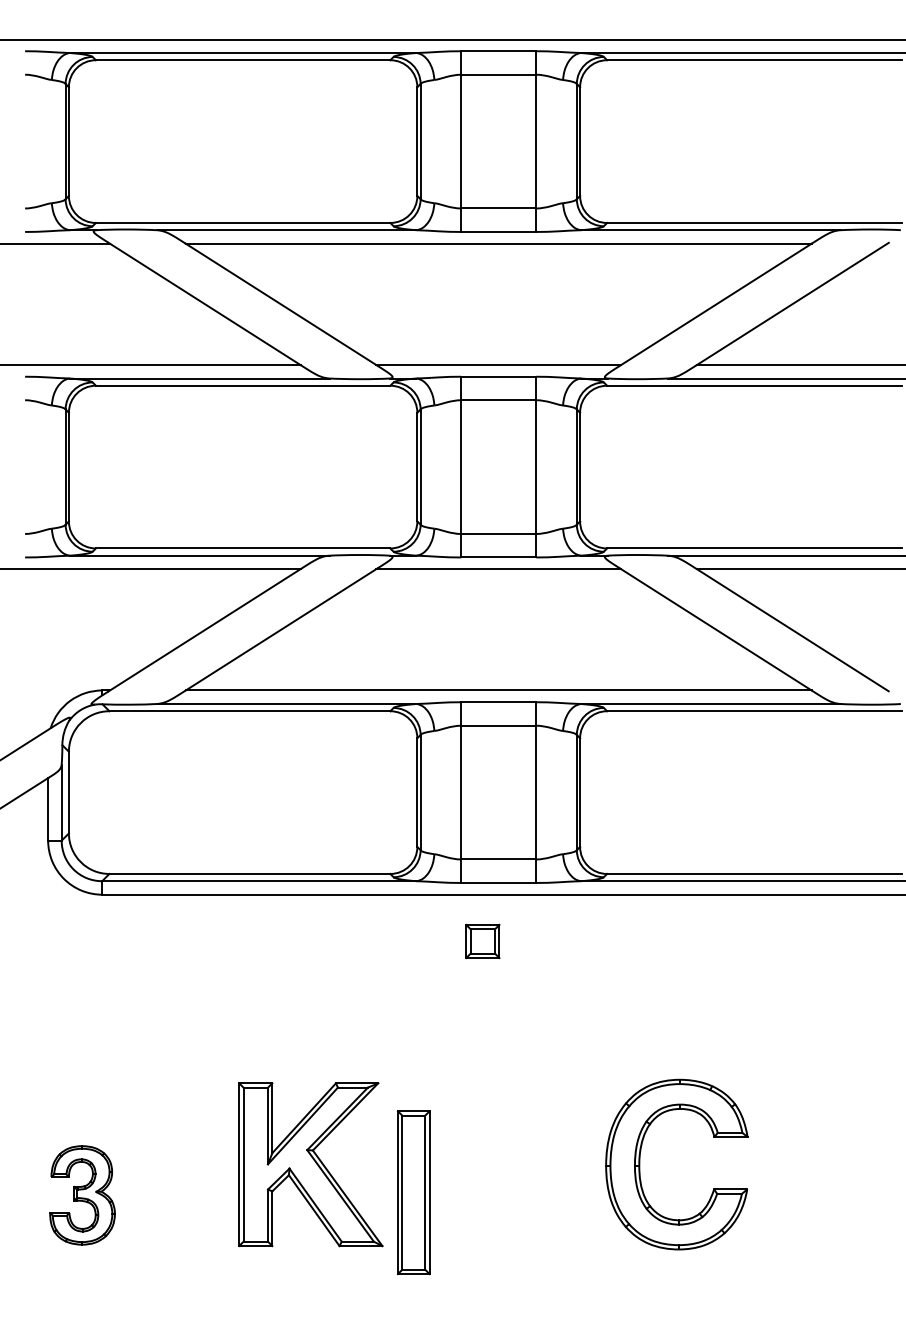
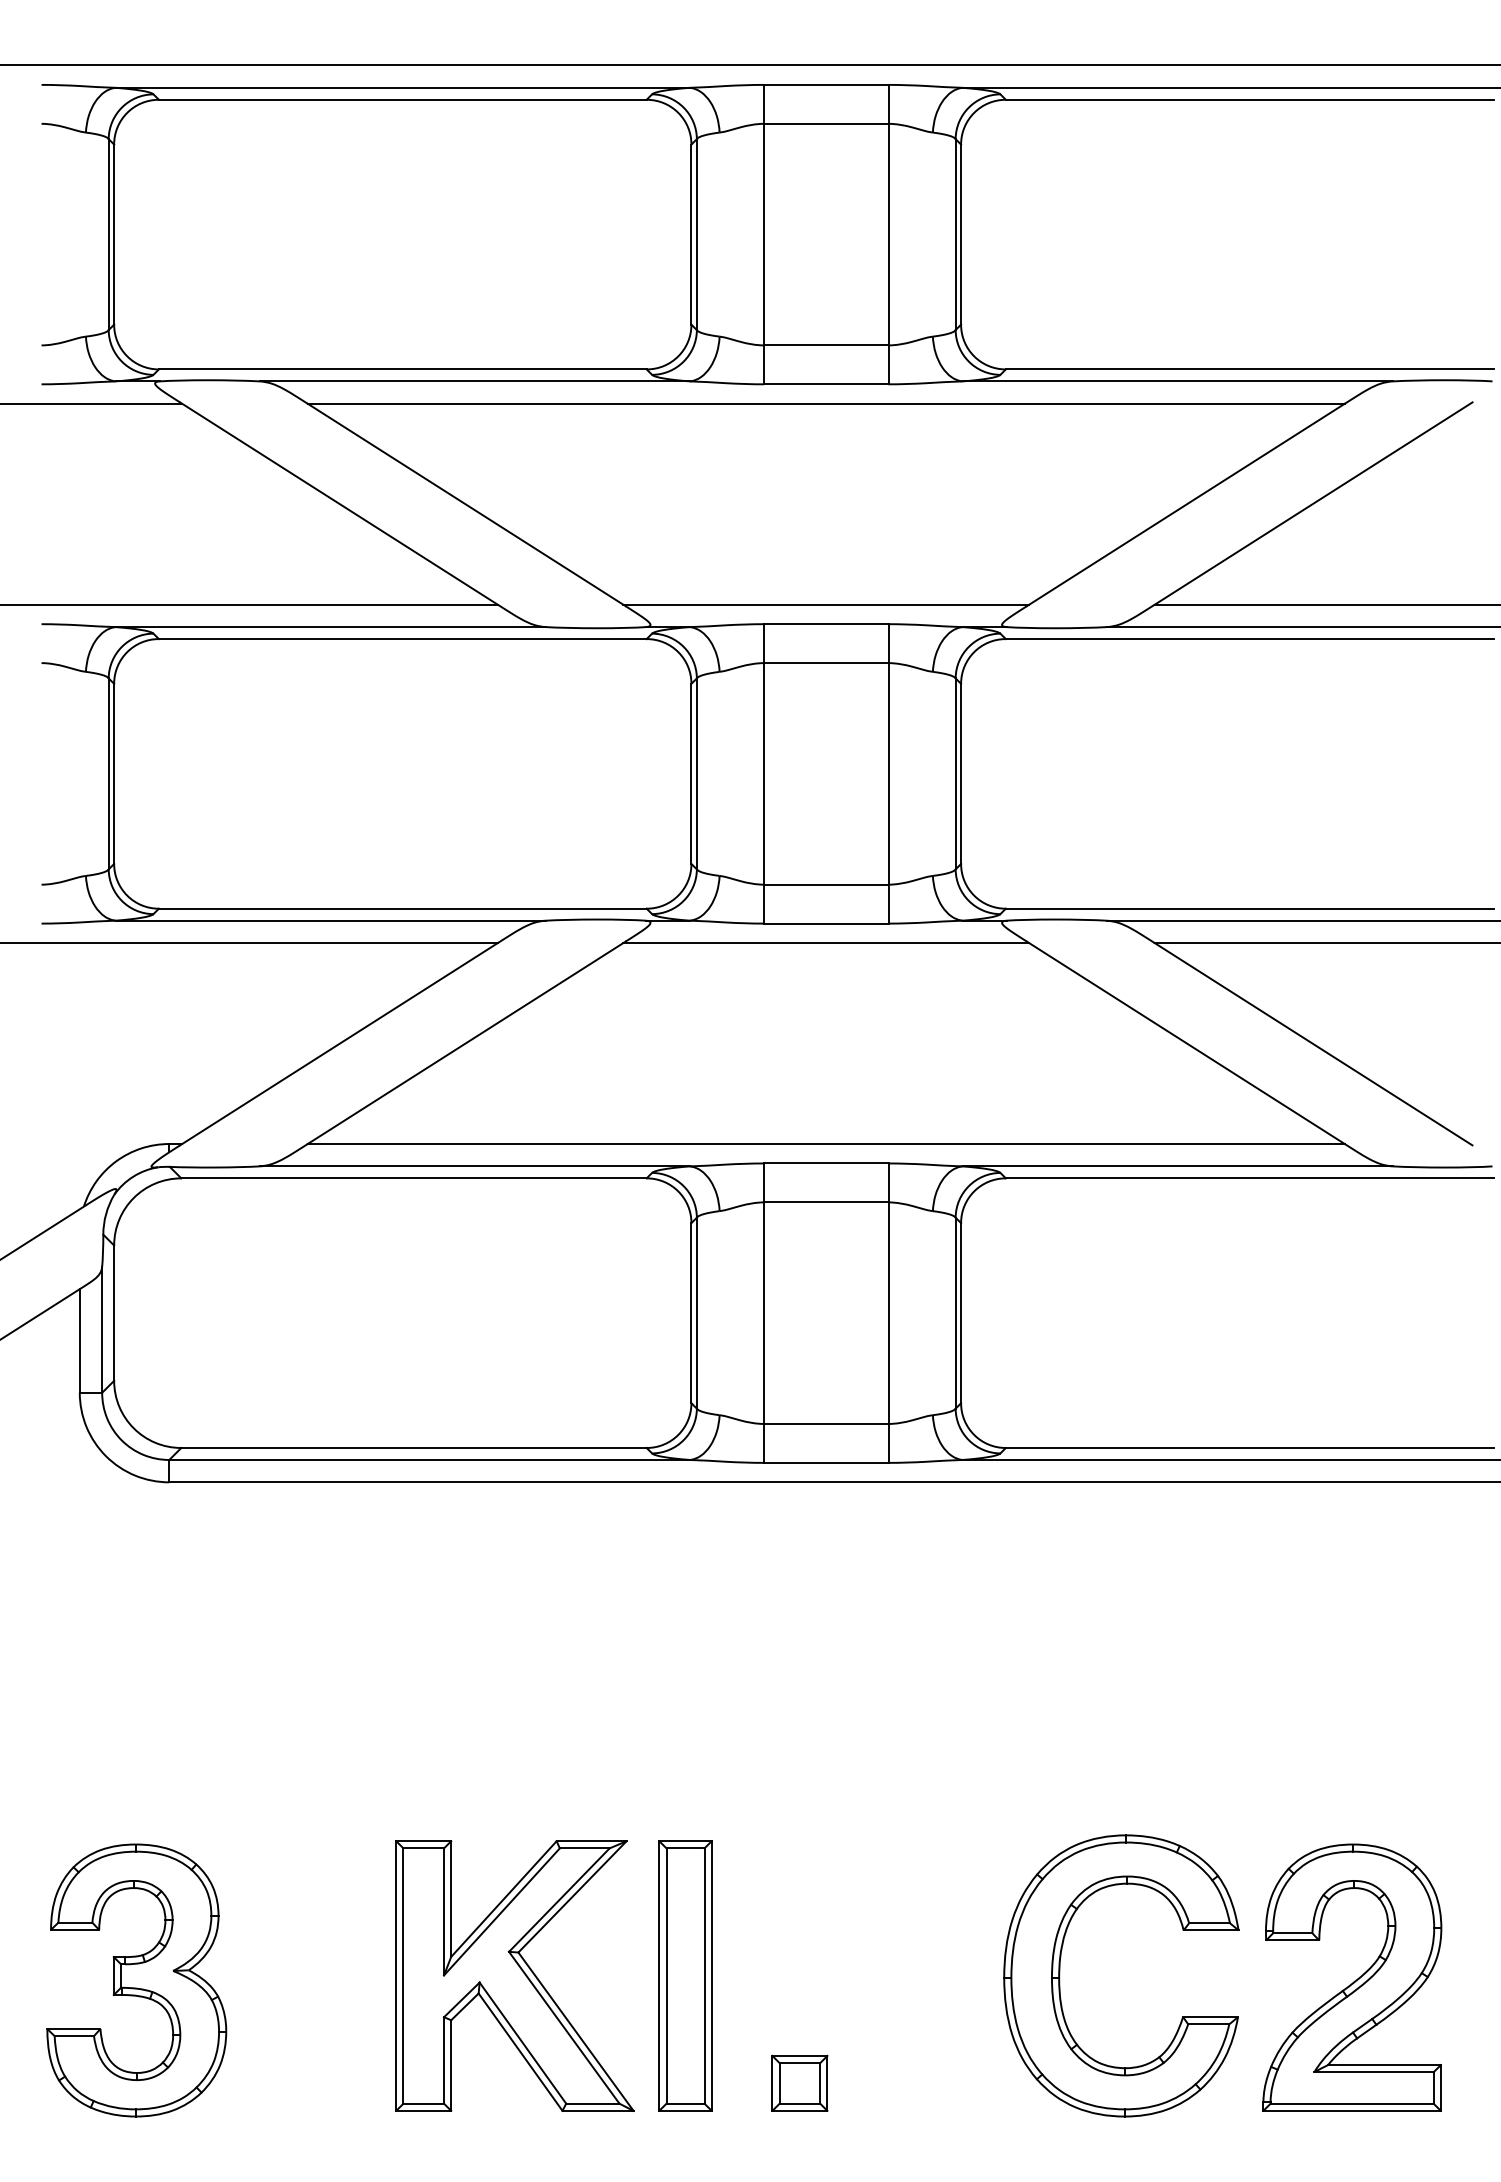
part: (482, 941) -> (799, 2083), moved
part: (310, 1164) -> (514, 1975), moved
part: (640, 1164) -> (1061, 1975), moved
part: (815, 1193) -> (1351, 1977), added
part: (82, 1195) -> (136, 1980), size x1.67

